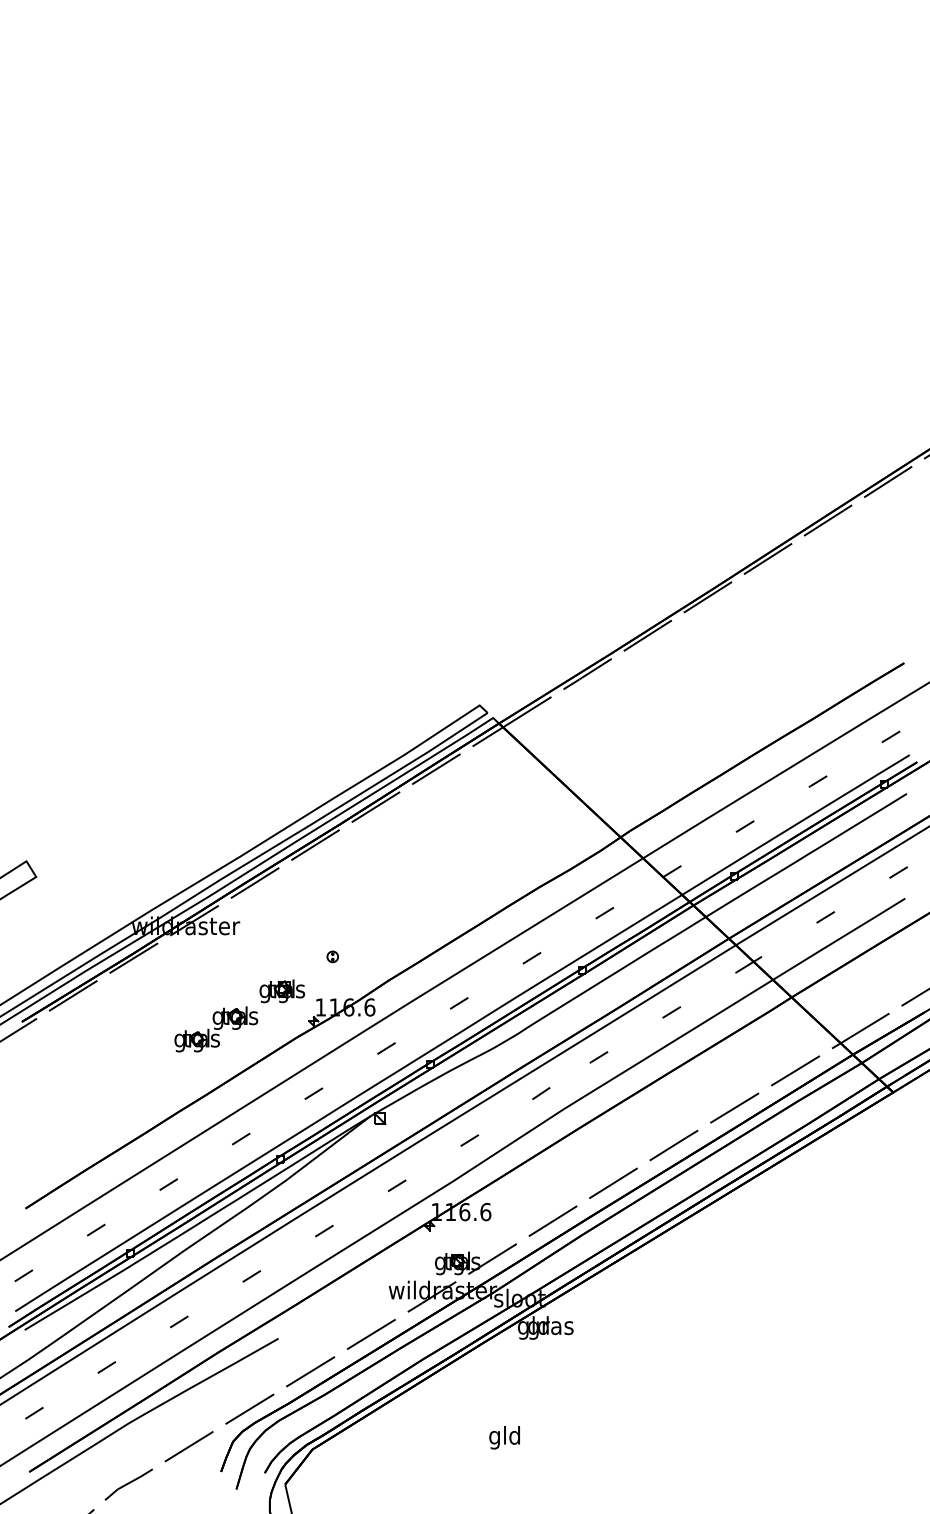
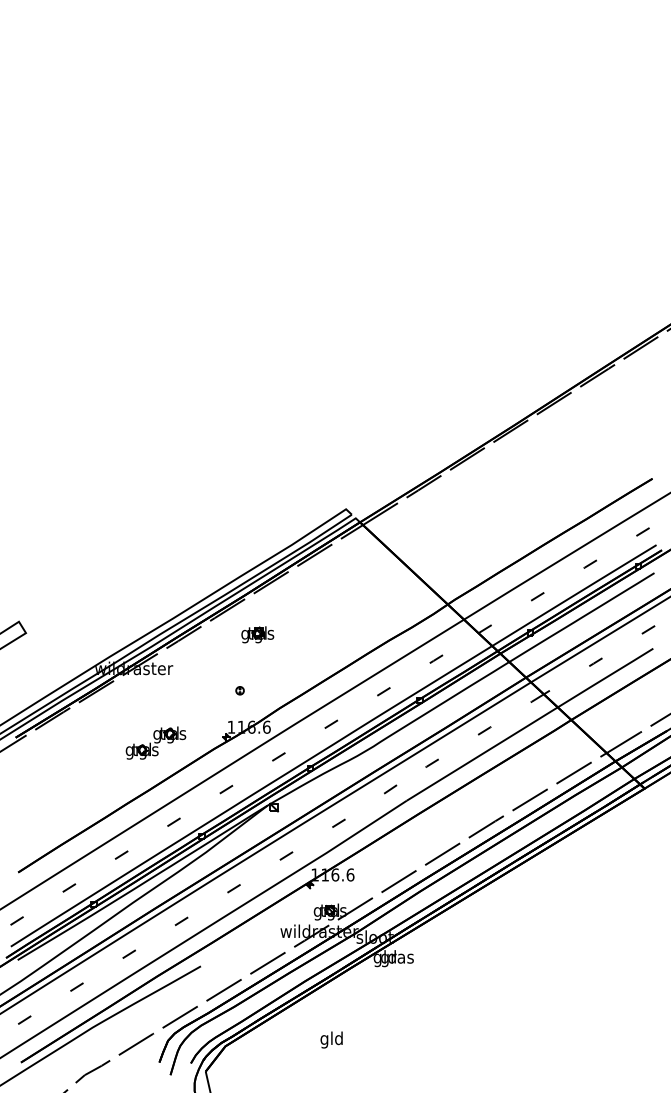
part: (282, 991) -> (257, 634), moved
text: (504, 1437) -> (331, 1039), moved

